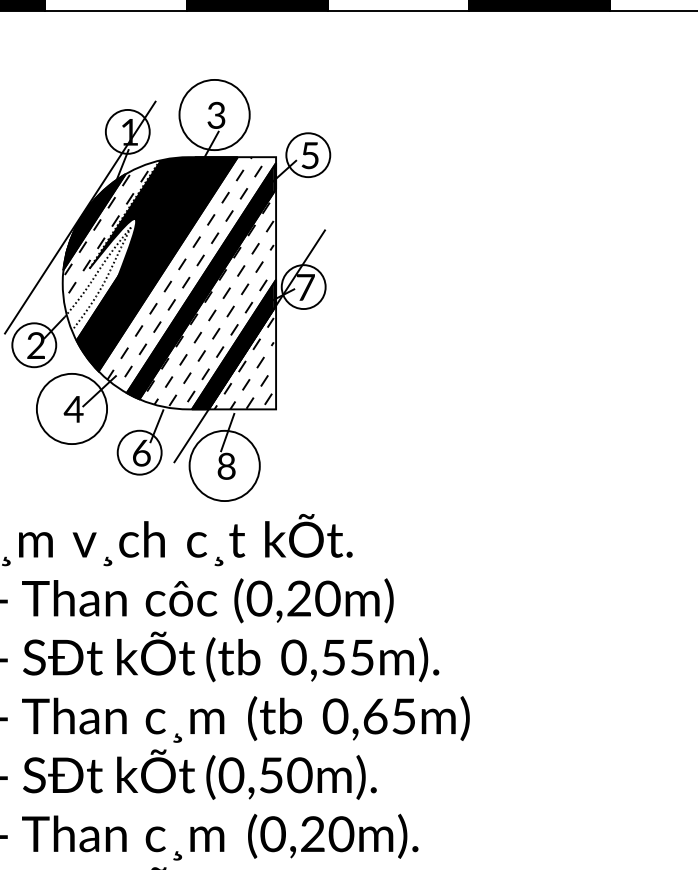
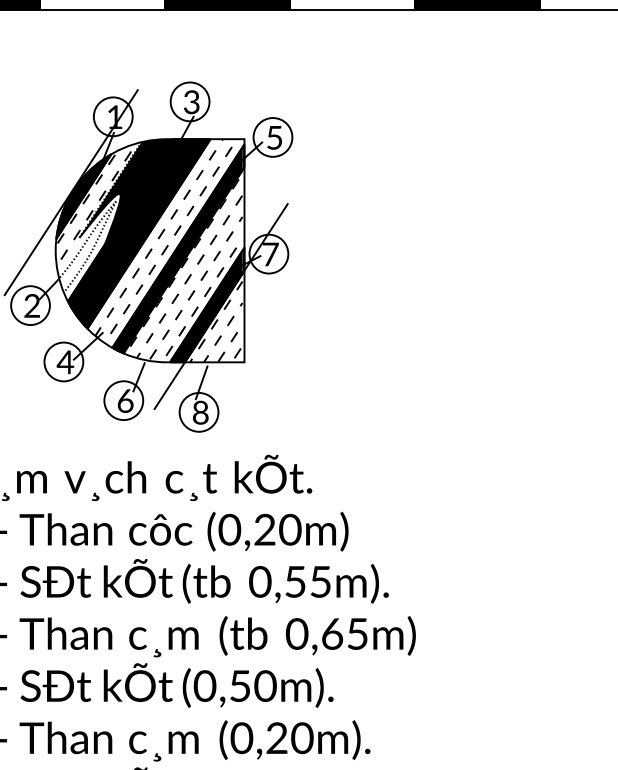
circle: (213, 114) -> (189, 101), size x0.62
circle: (71, 408) -> (63, 361), size x0.62
circle: (224, 464) -> (198, 411), size x0.62

